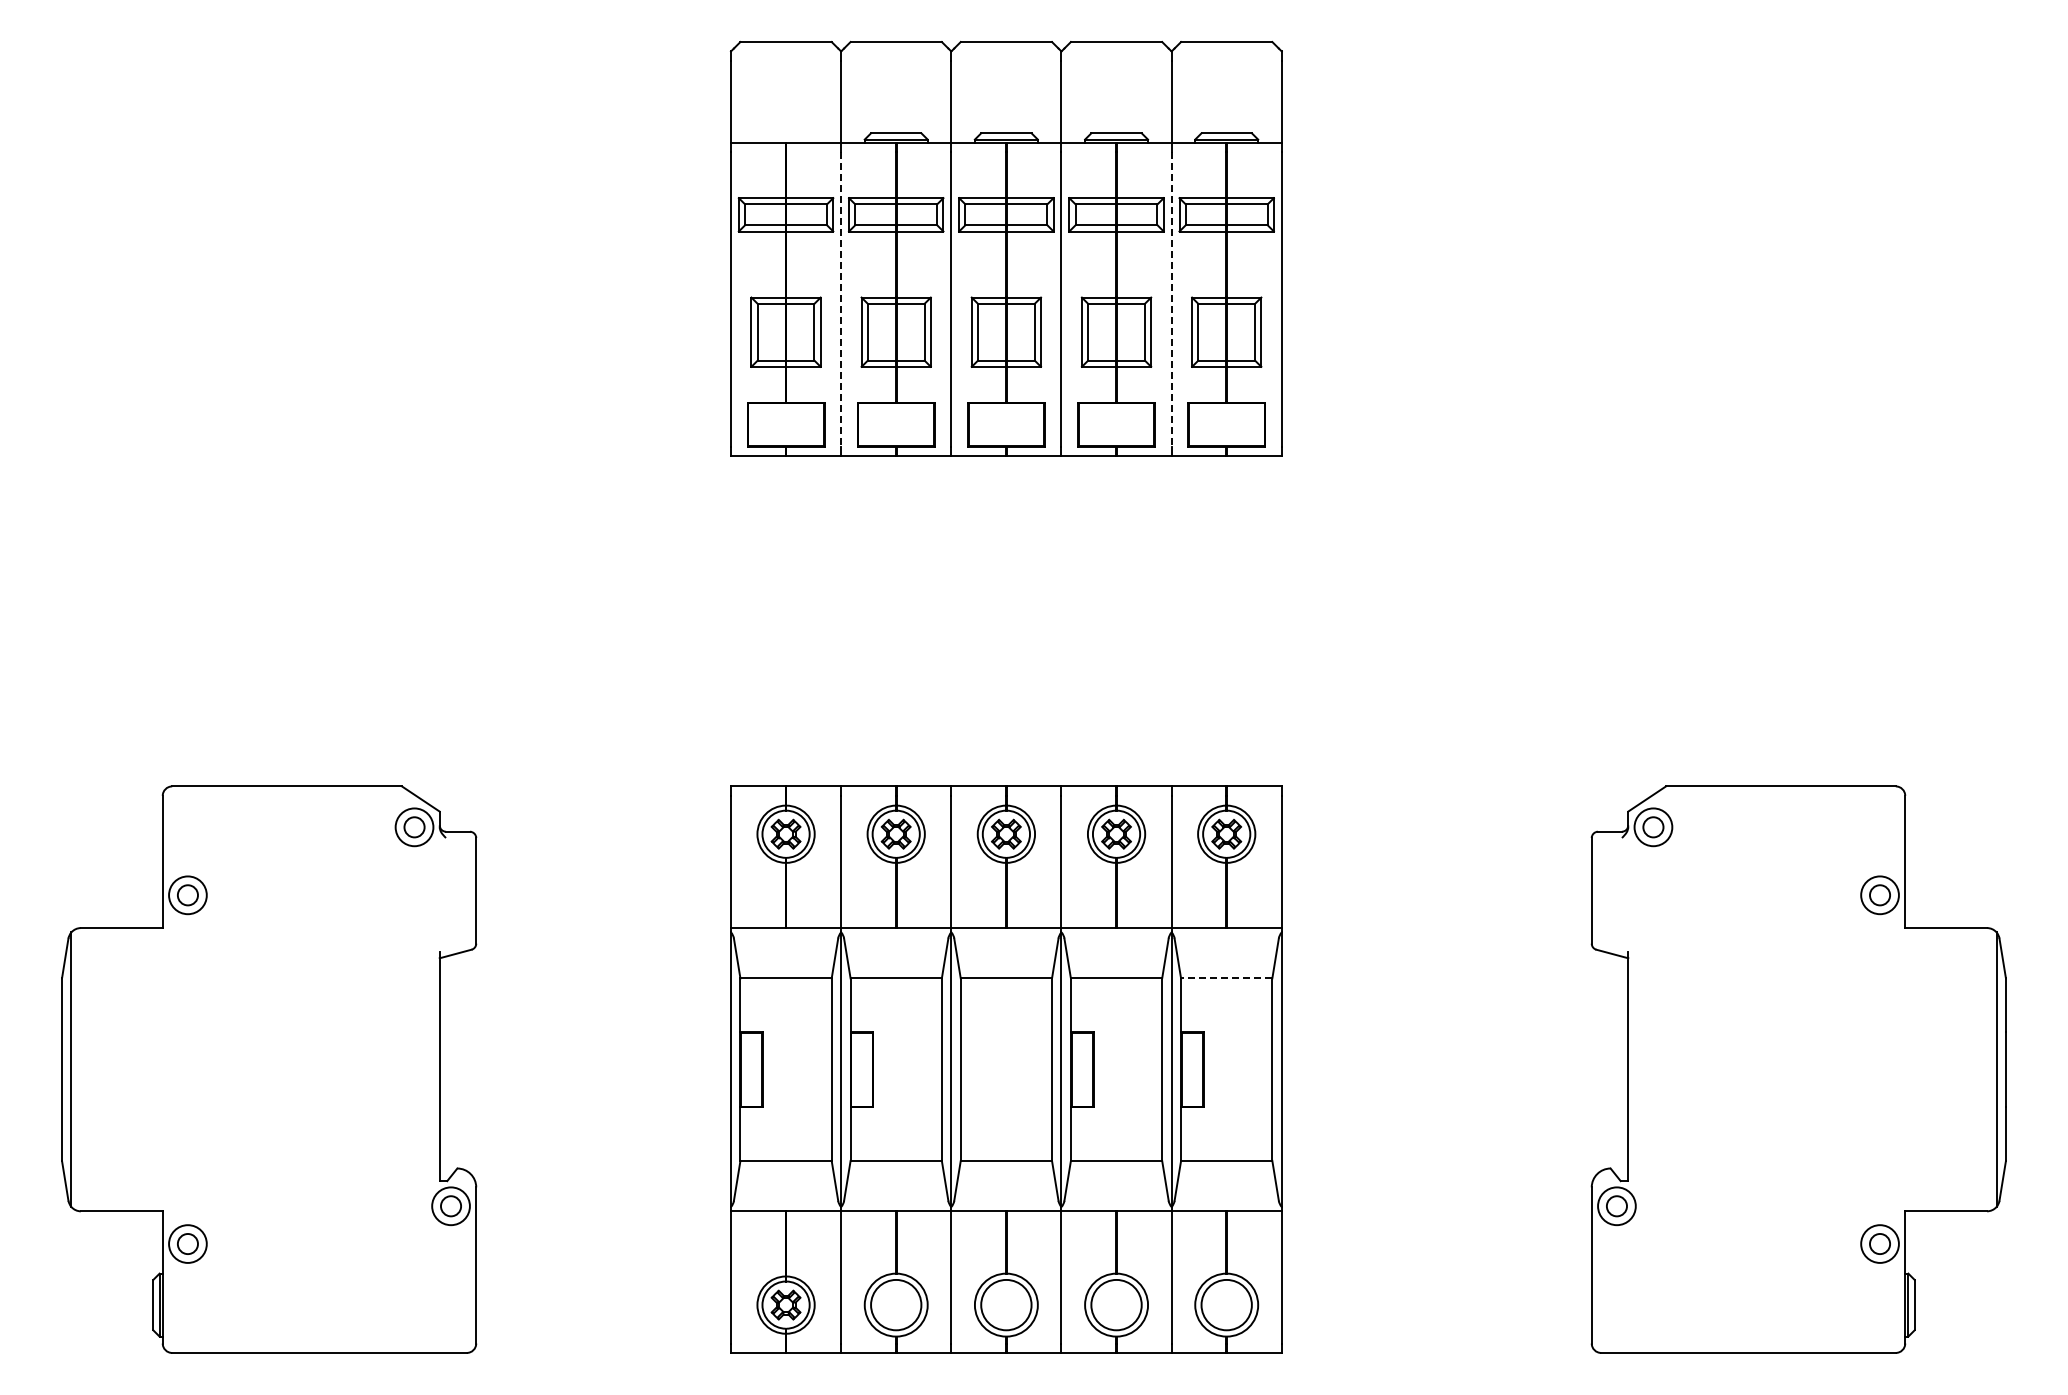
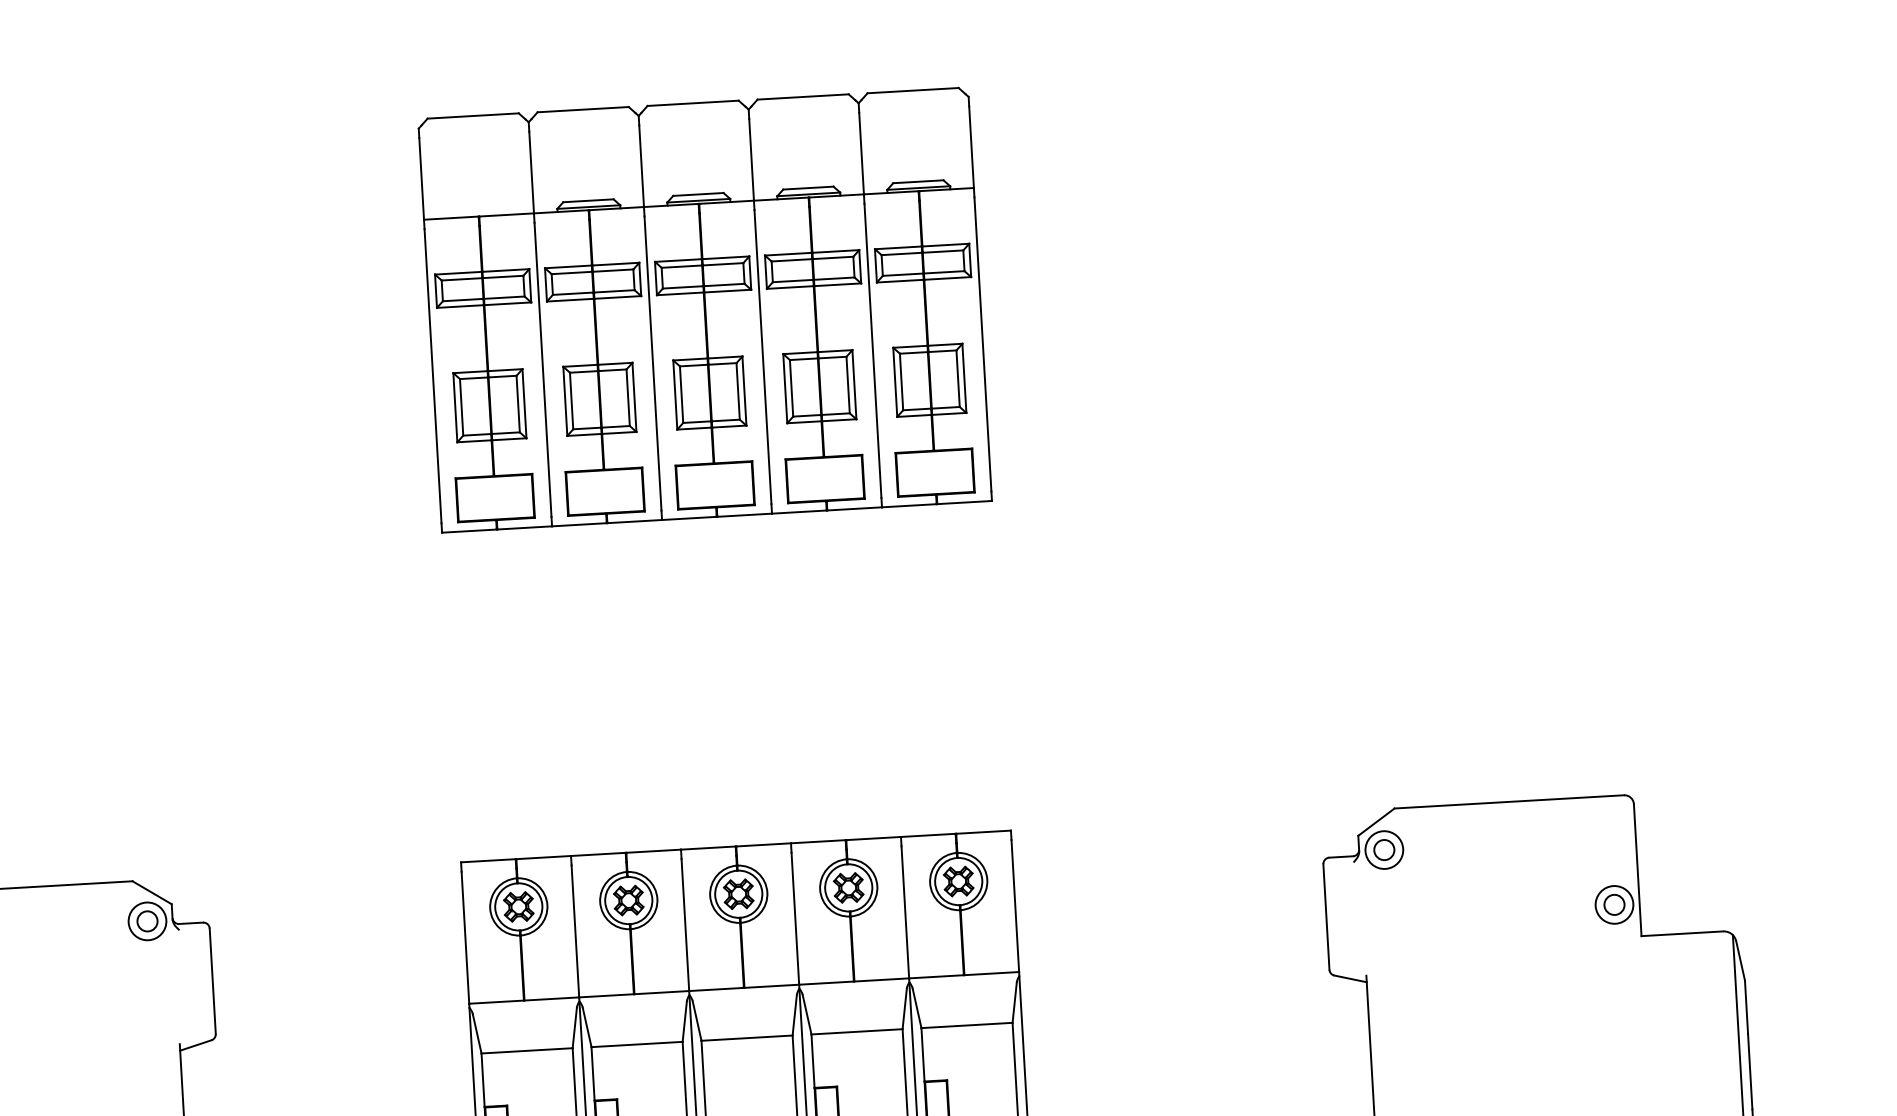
line: (841, 299) -> (543, 369), dashed -> solid
line: (1171, 299) -> (872, 350), dashed -> solid
line: (1226, 978) -> (966, 1025), dashed -> solid

